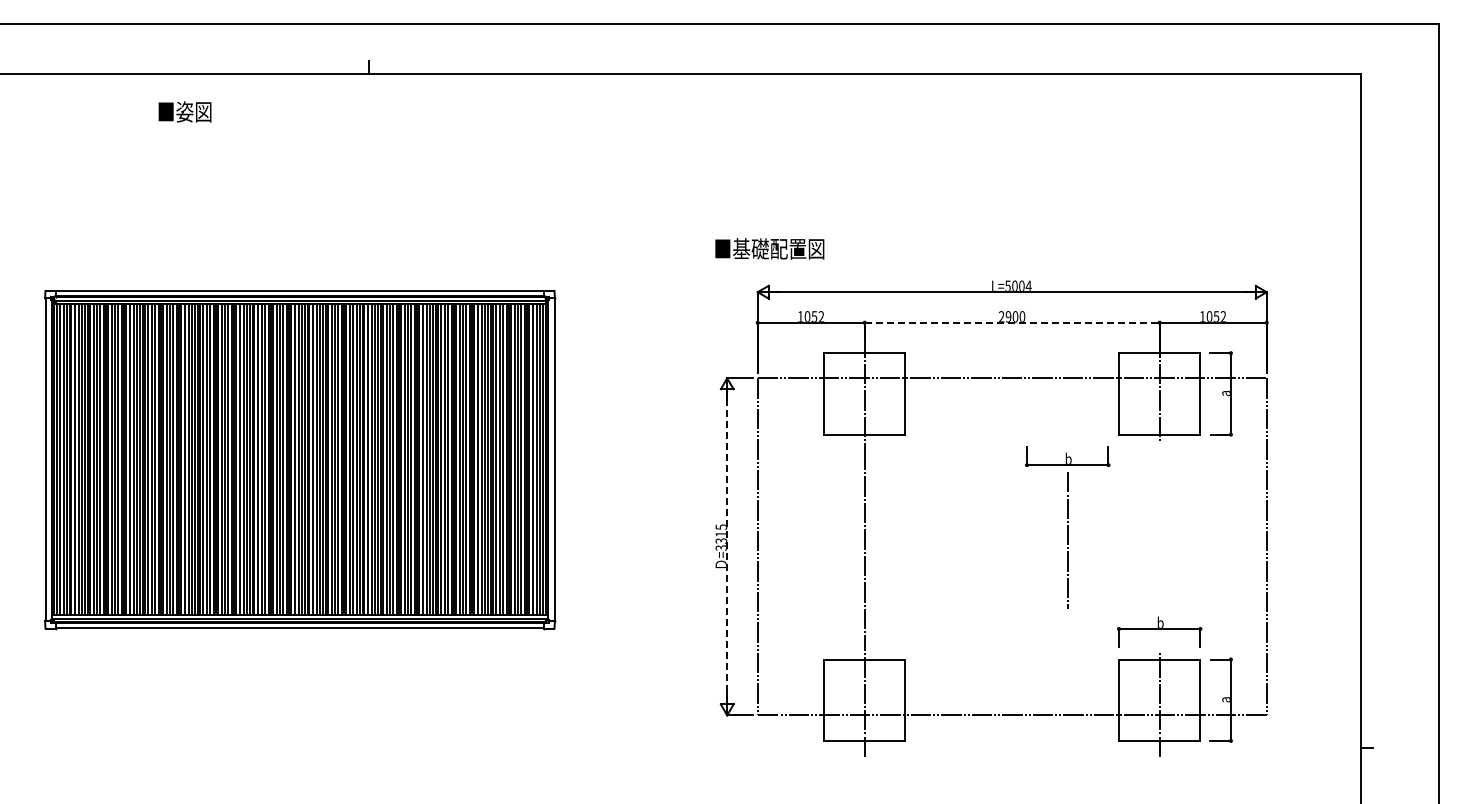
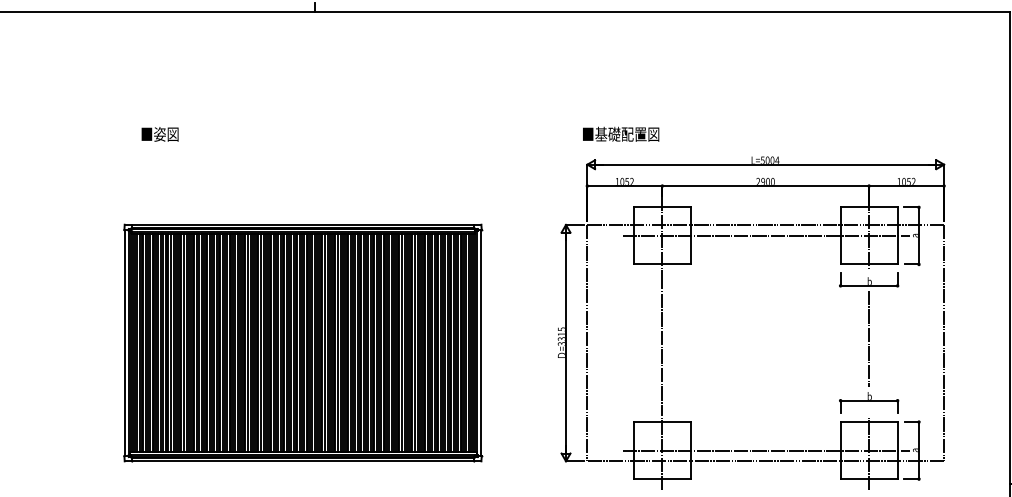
text: (184, 111) -> (159, 134), moved
text: (769, 248) -> (620, 134), moved
line: (1012, 322) -> (765, 185), dashed -> solid
line: (1012, 393) -> (765, 235), added
part: (300, 460) -> (303, 343), moved
part: (1067, 527) -> (868, 329), moved
line: (727, 546) -> (566, 342), dashed -> solid
line: (1012, 700) -> (765, 450), added

